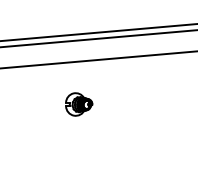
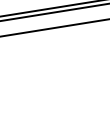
part: (79, 104) -> (20, 64), removed

